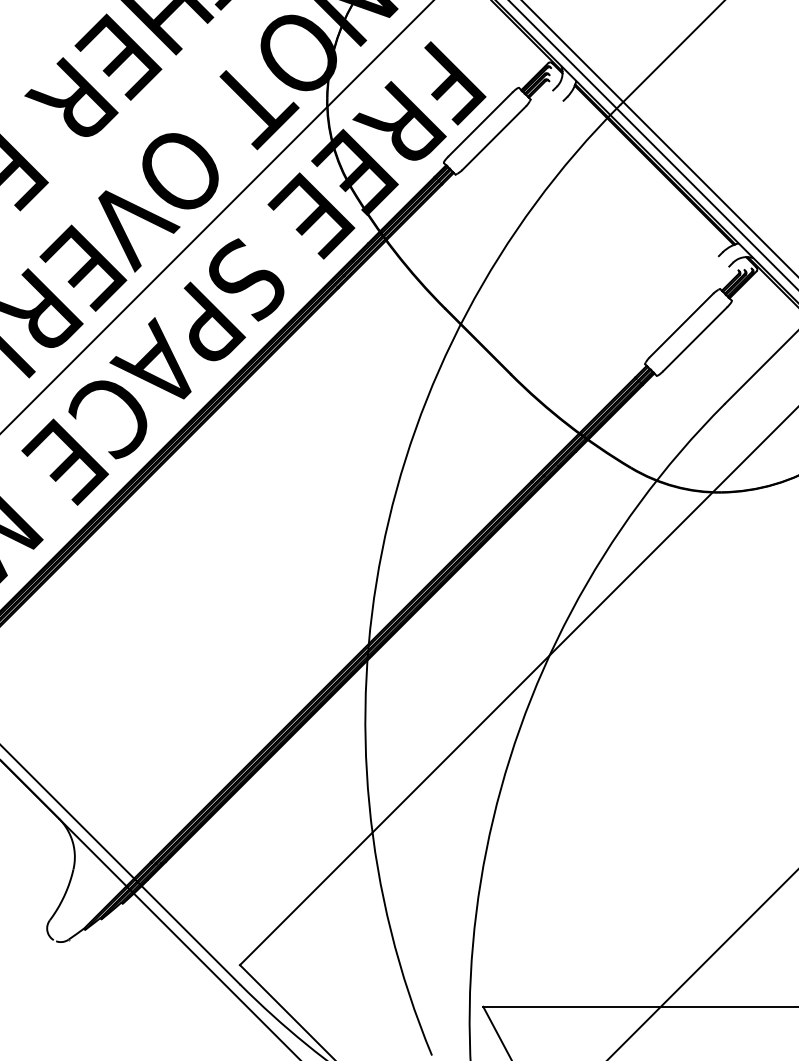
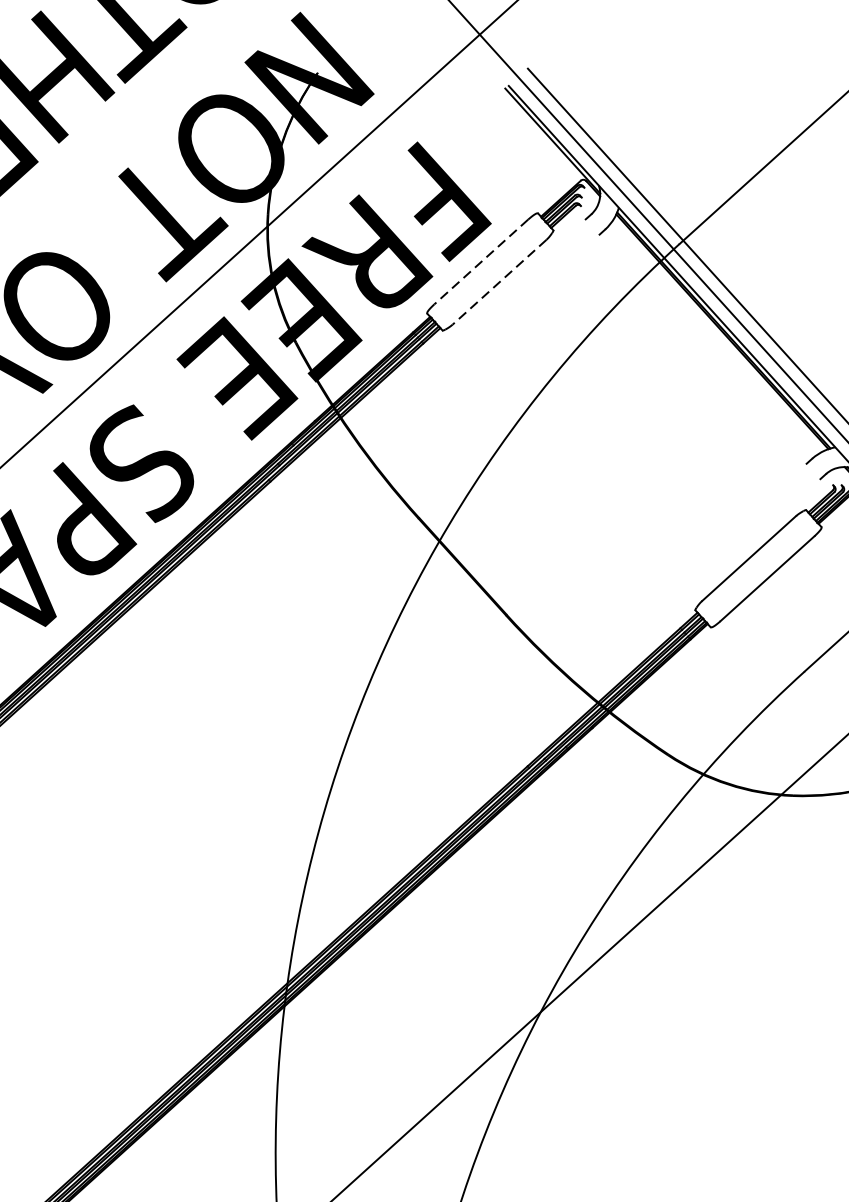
line: (480, 124) -> (481, 262), solid -> dashed
line: (494, 138) -> (499, 282), solid -> dashed

